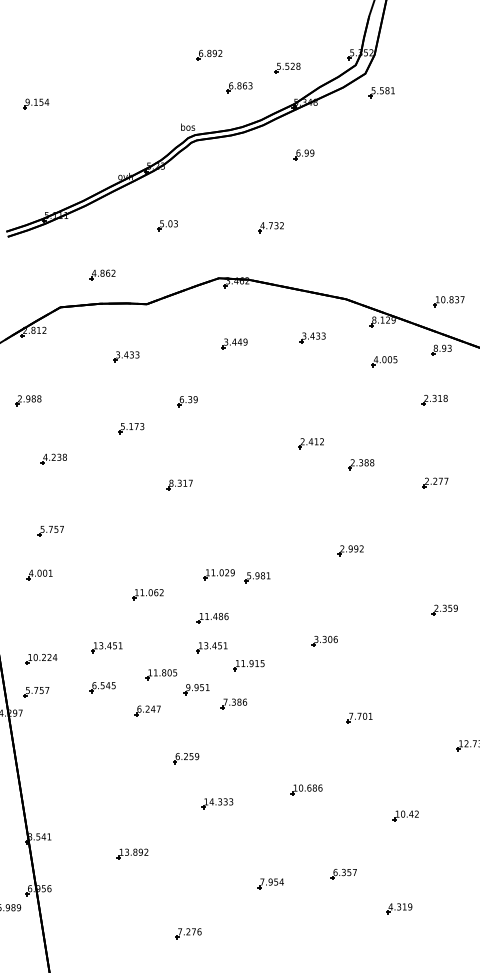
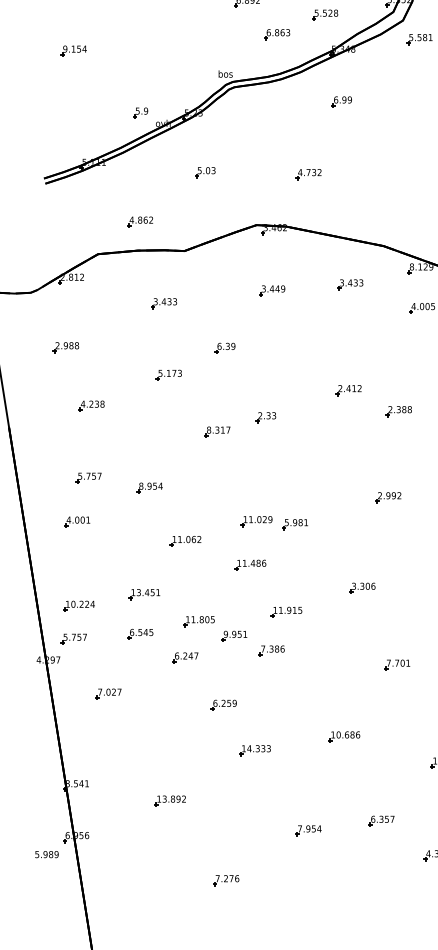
part: (102, 165) -> (140, 112), added
part: (228, 470) -> (266, 417), added
part: (112, 540) -> (150, 487), added
part: (211, 647) -> (249, 594), removed
part: (70, 746) -> (108, 693), added

